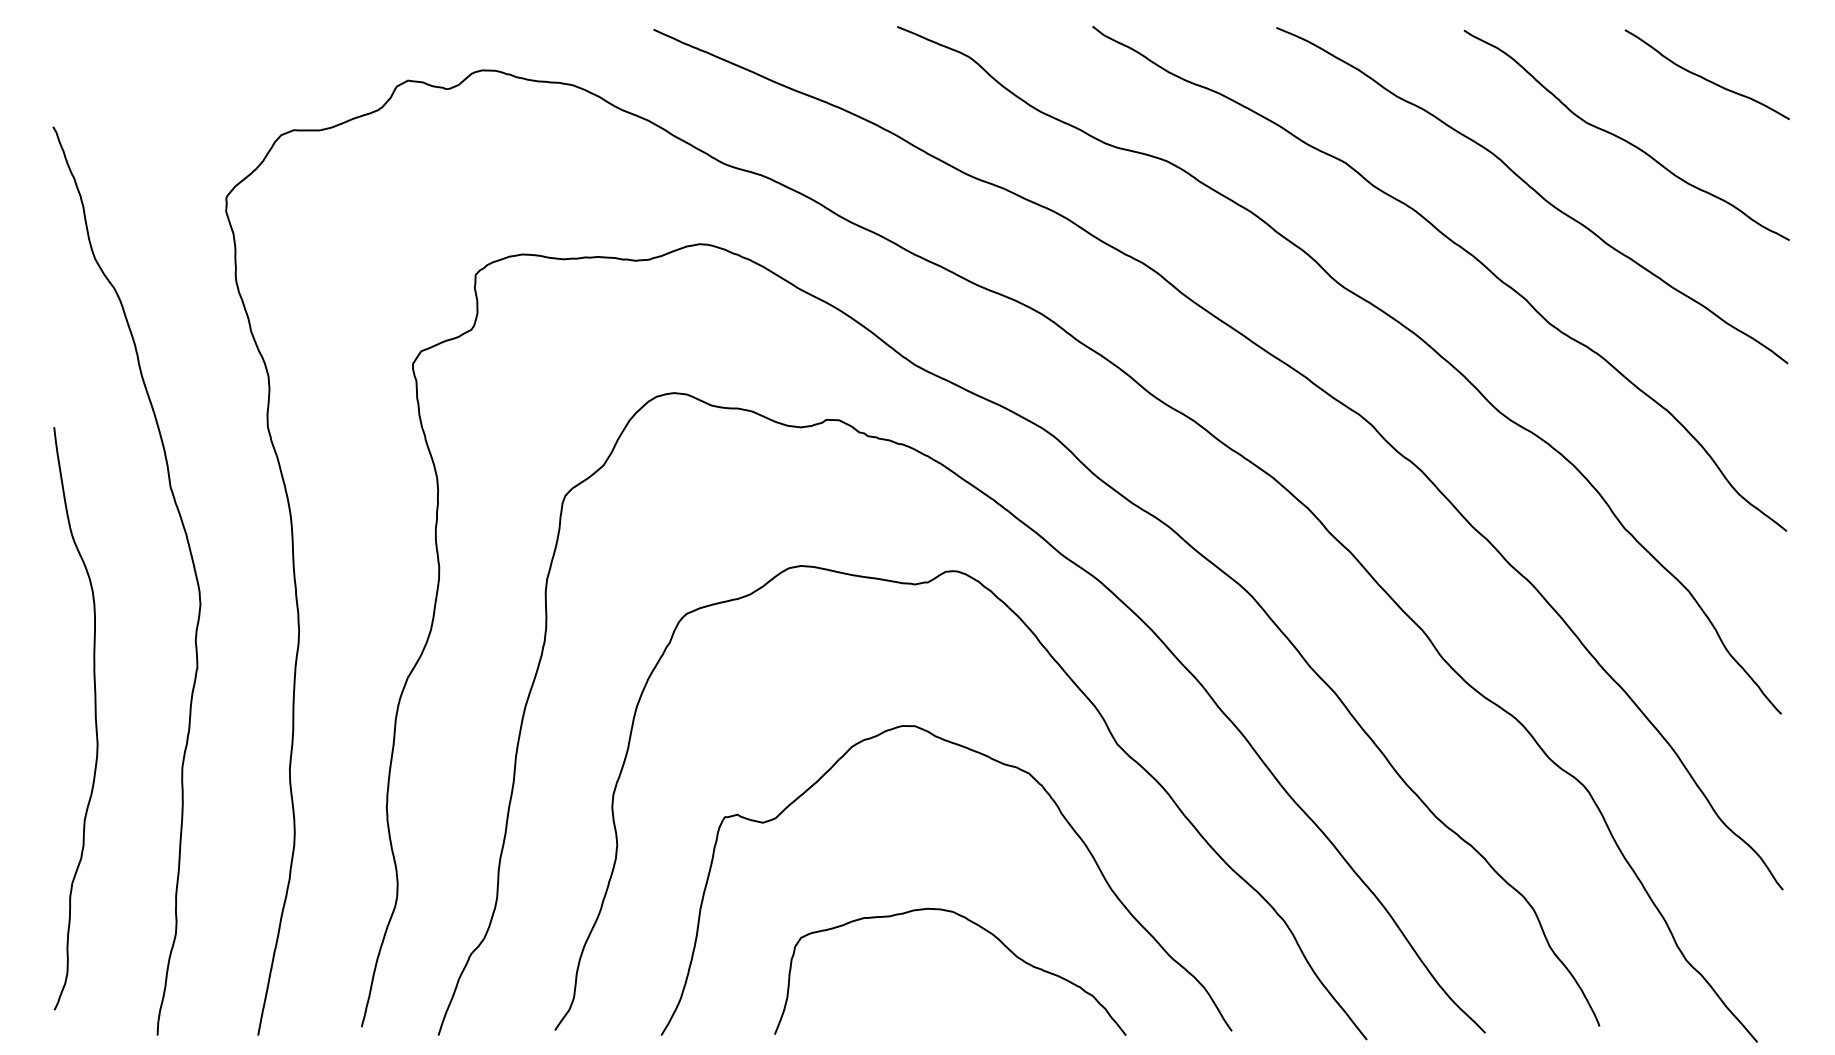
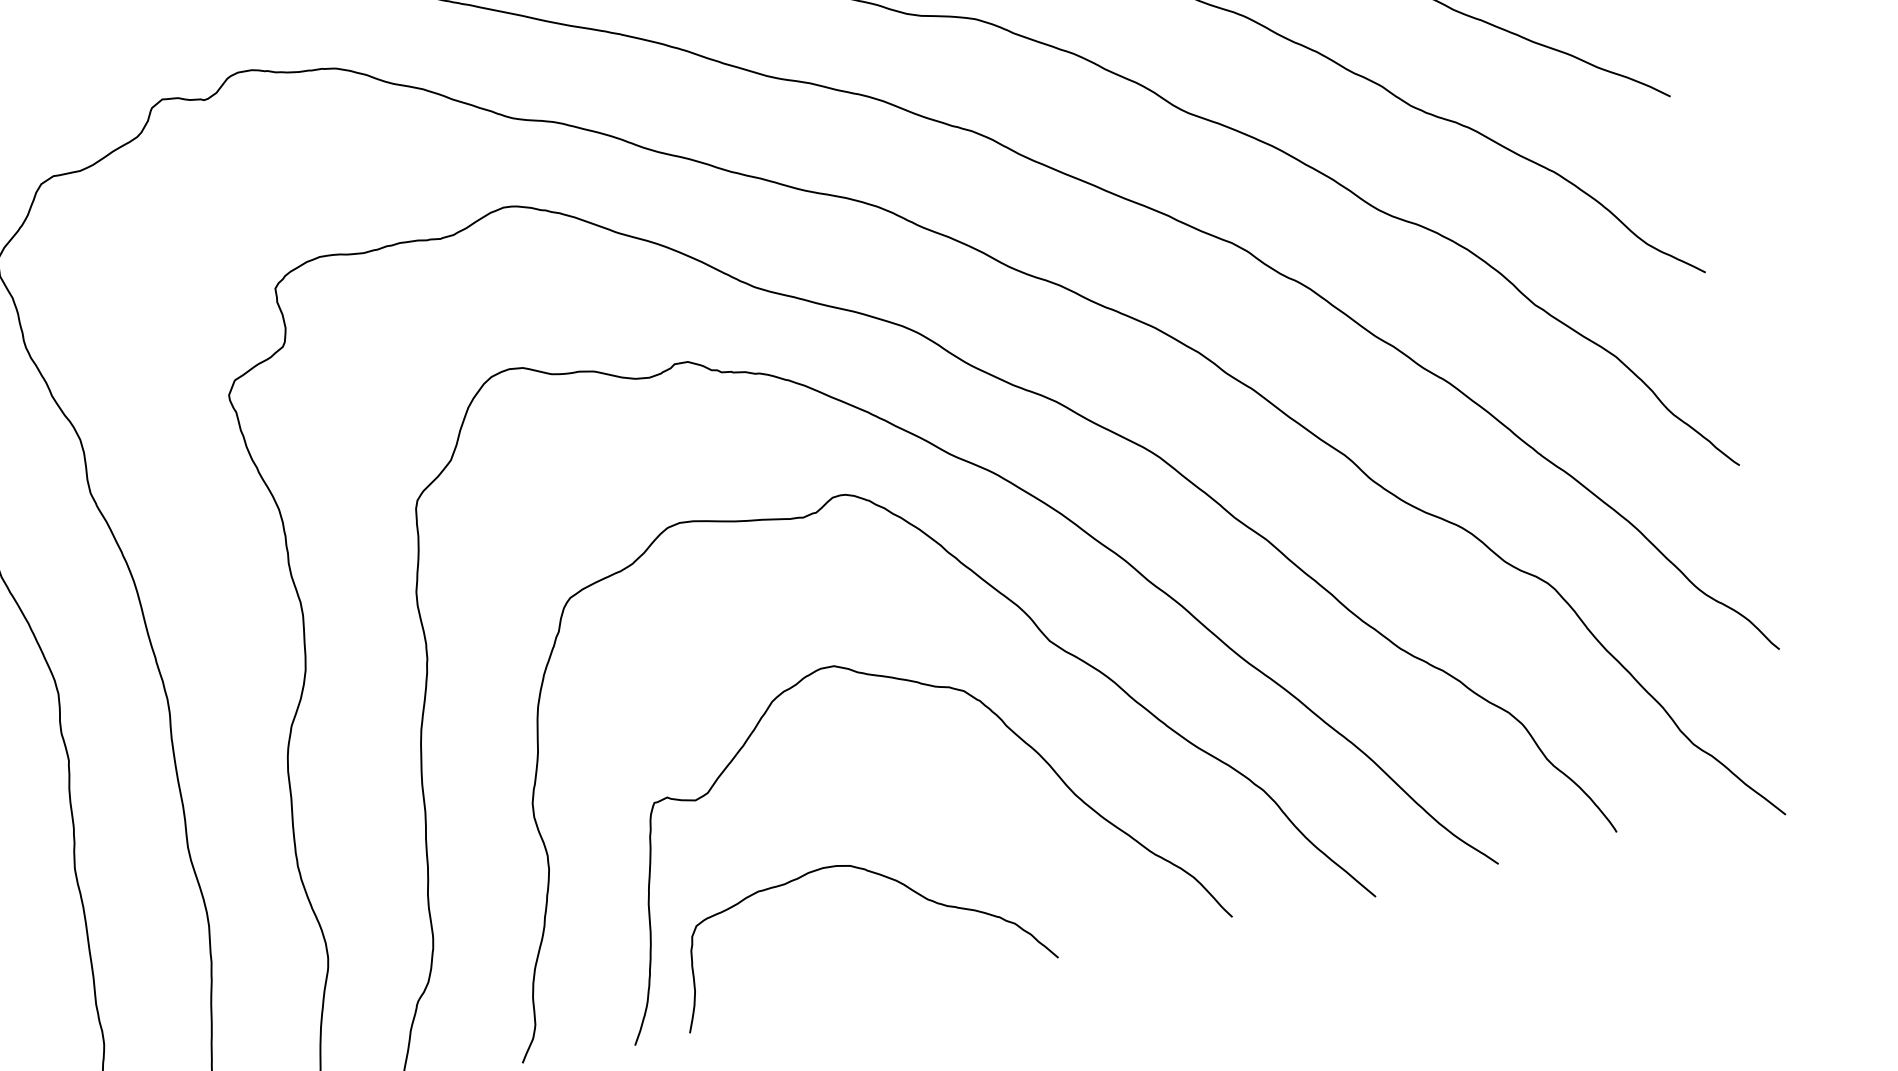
curve: (979, 927) -> (881, 876), moved

